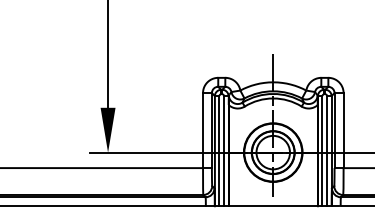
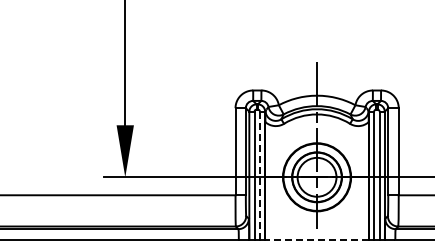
line: (223, 151) -> (259, 175), solid -> dashed
line: (273, 206) -> (317, 239), solid -> dashed

